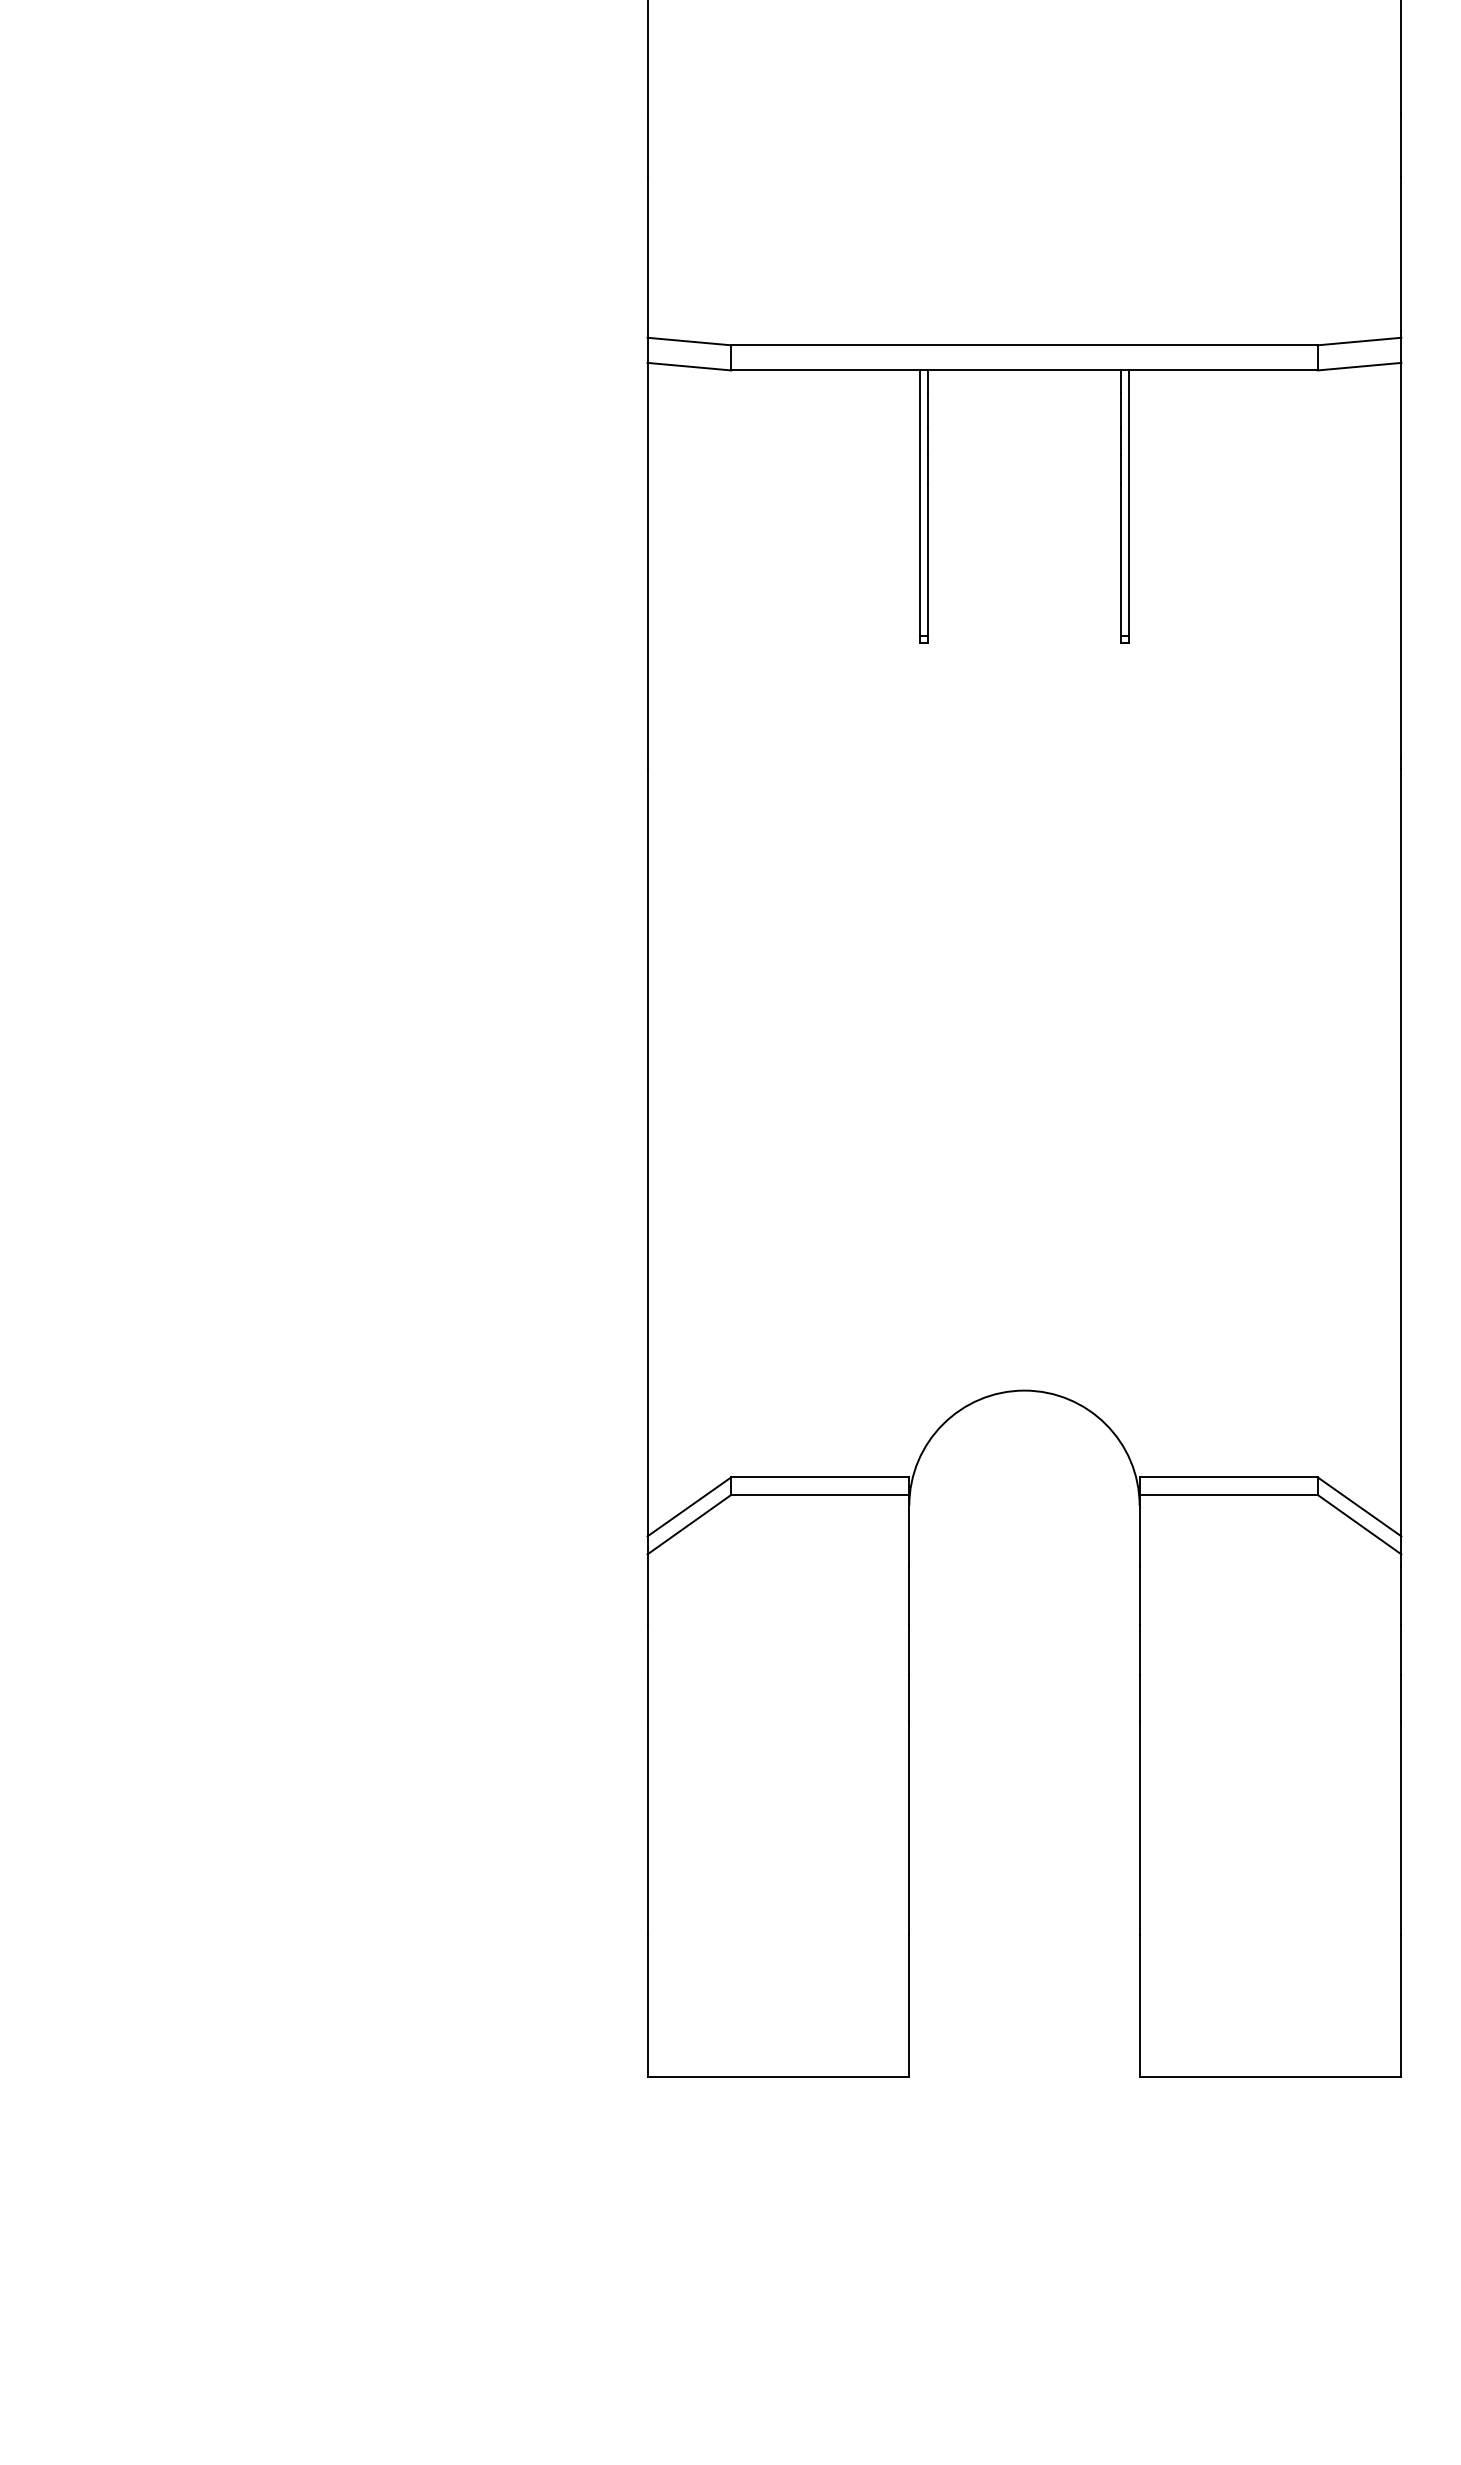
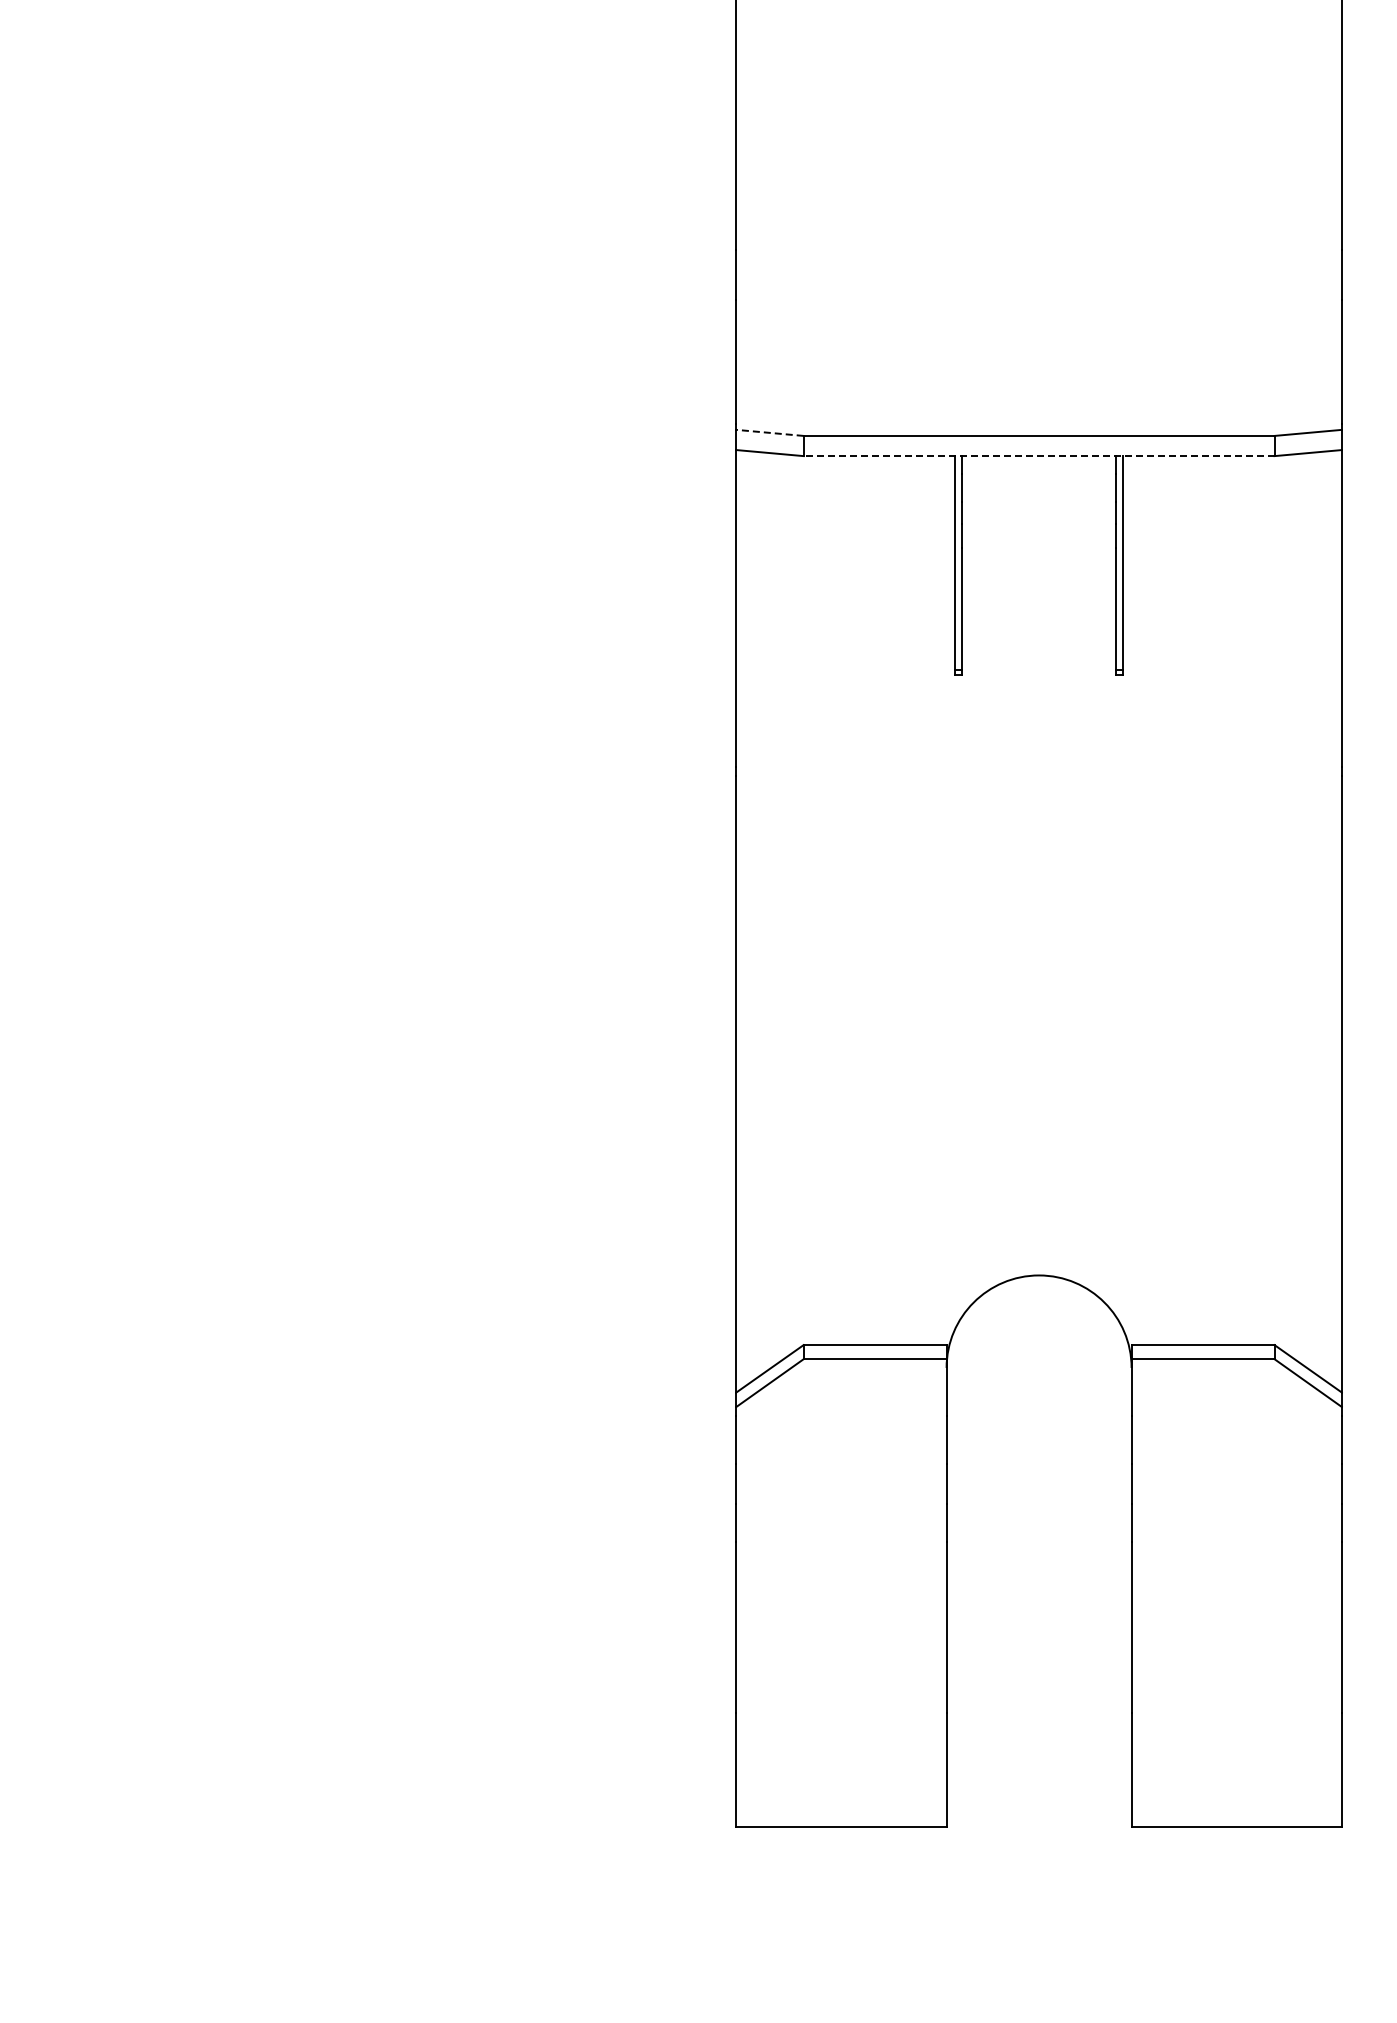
line: (690, 341) -> (770, 432), solid -> dashed
line: (1023, 370) -> (1038, 456), solid -> dashed

